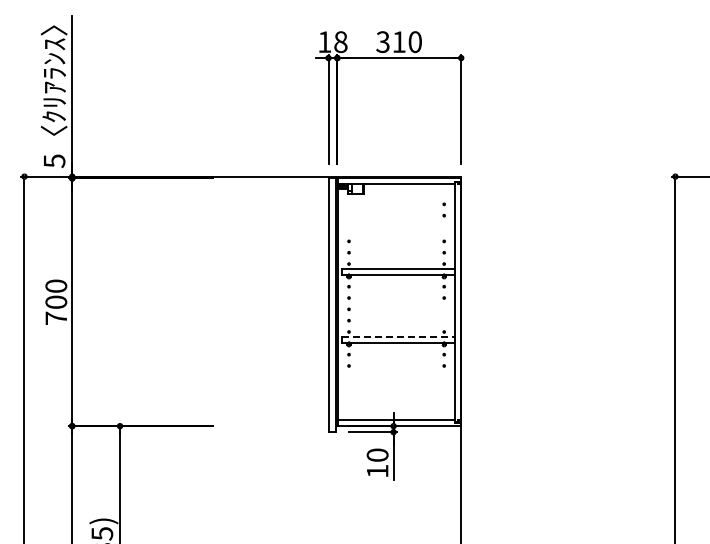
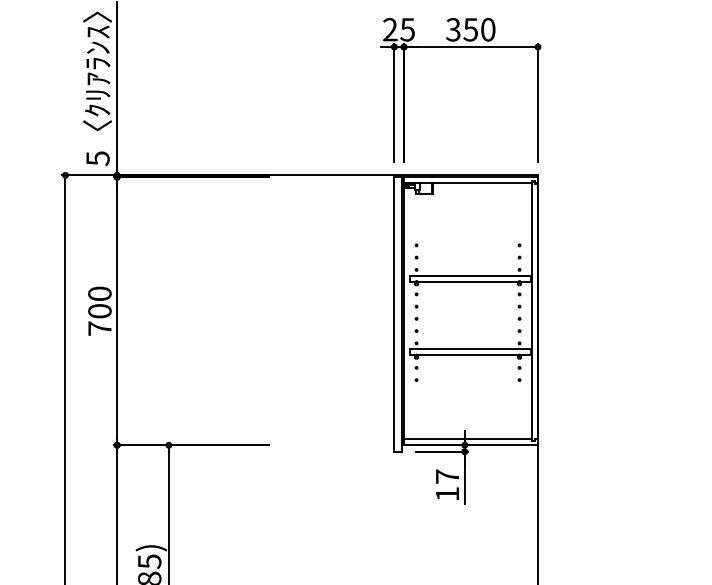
text: (332, 41) -> (398, 29), 18 -> 25
text: (398, 42) -> (470, 30), 310 -> 350
part: (443, 209) -> (518, 324), moved
line: (399, 337) -> (471, 349), dashed -> solid
text: (377, 454) -> (447, 475), 10 -> 17

